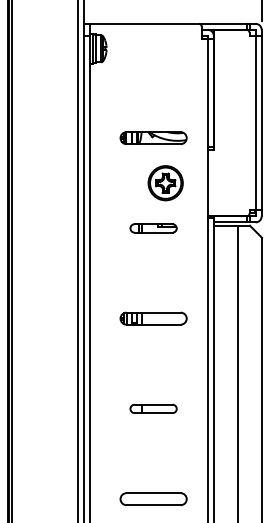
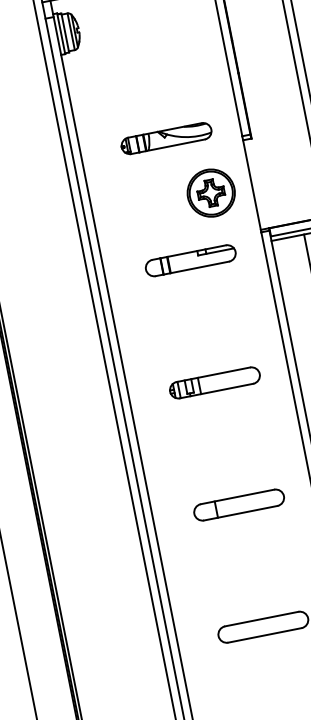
part: (165, 183) -> (211, 193), moved
part: (153, 228) -> (190, 260), size x1.43
part: (153, 408) -> (238, 504), size x1.43

